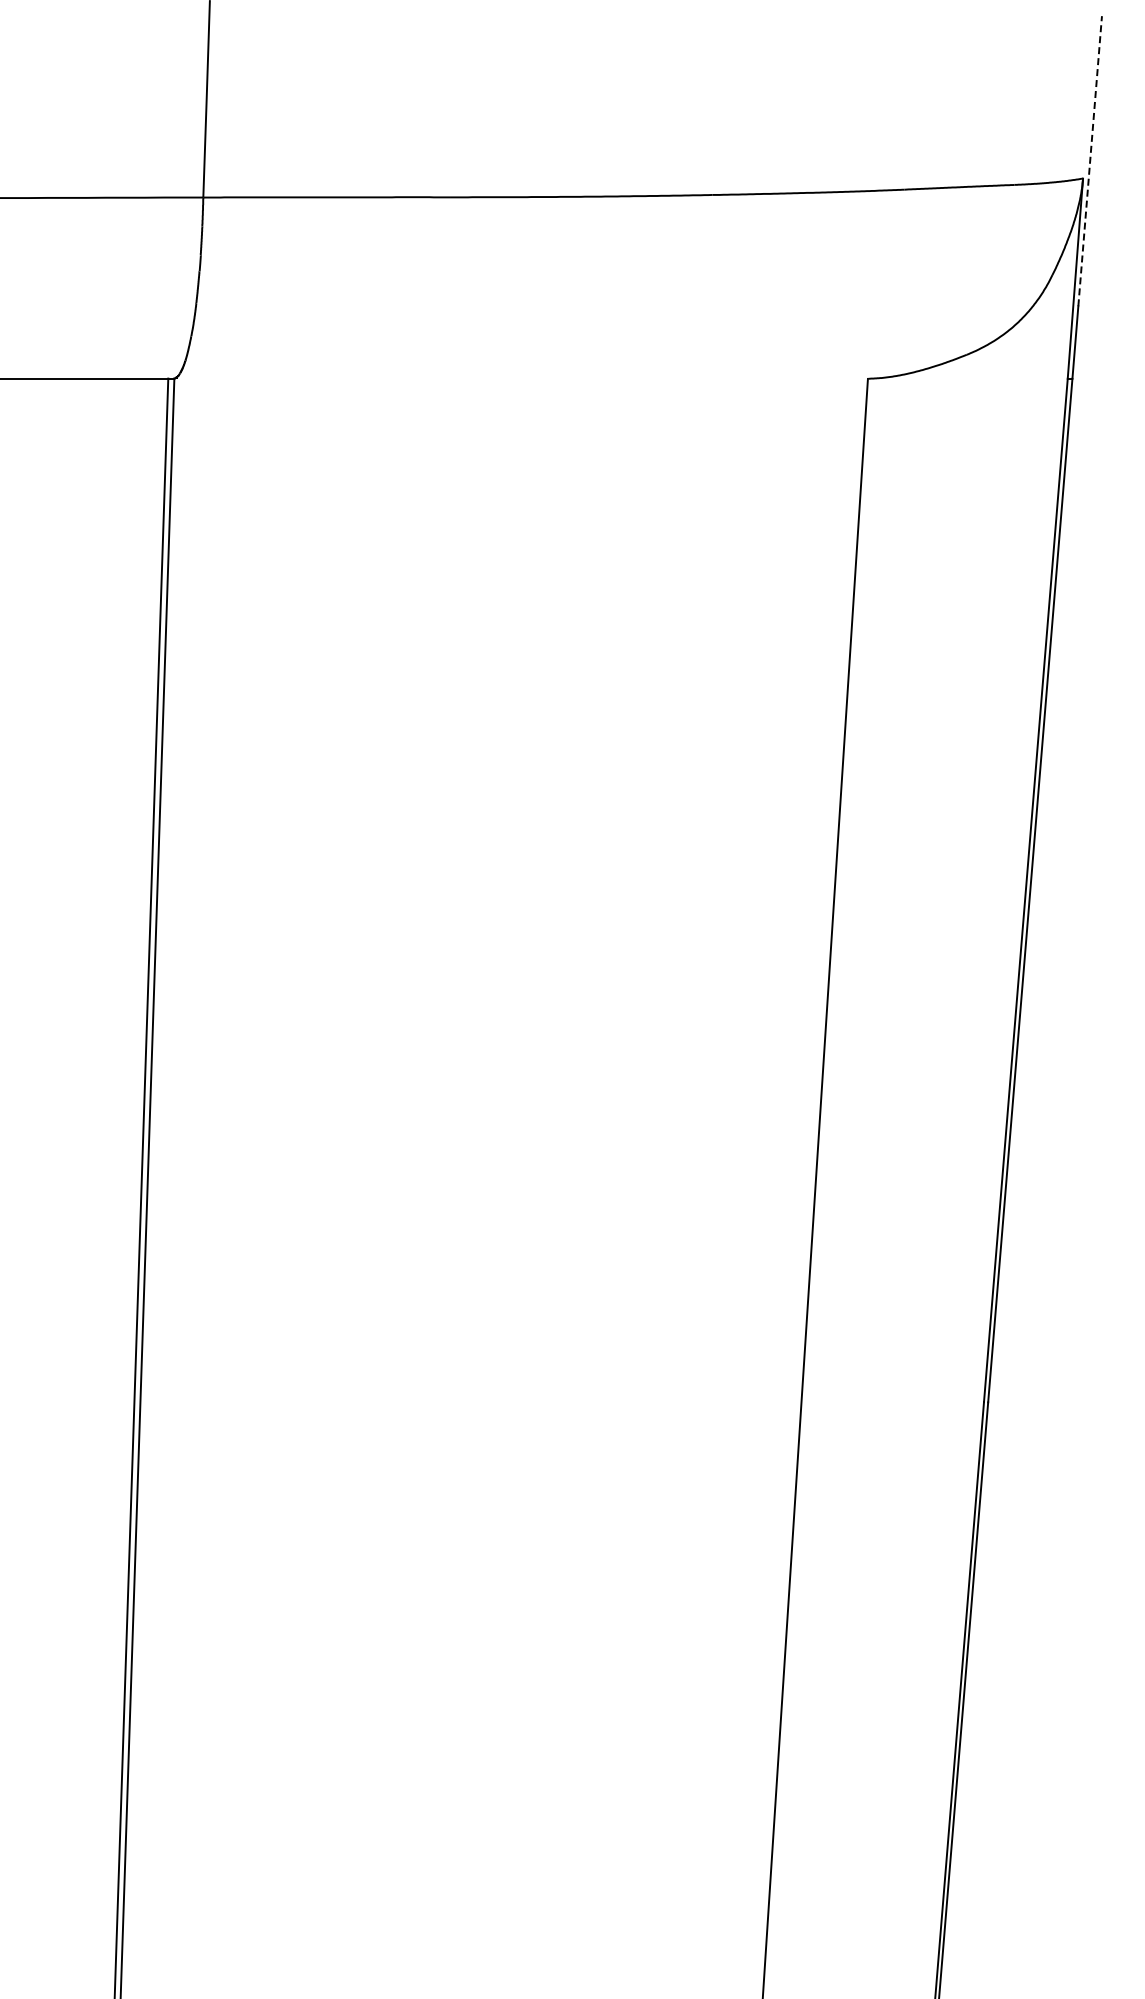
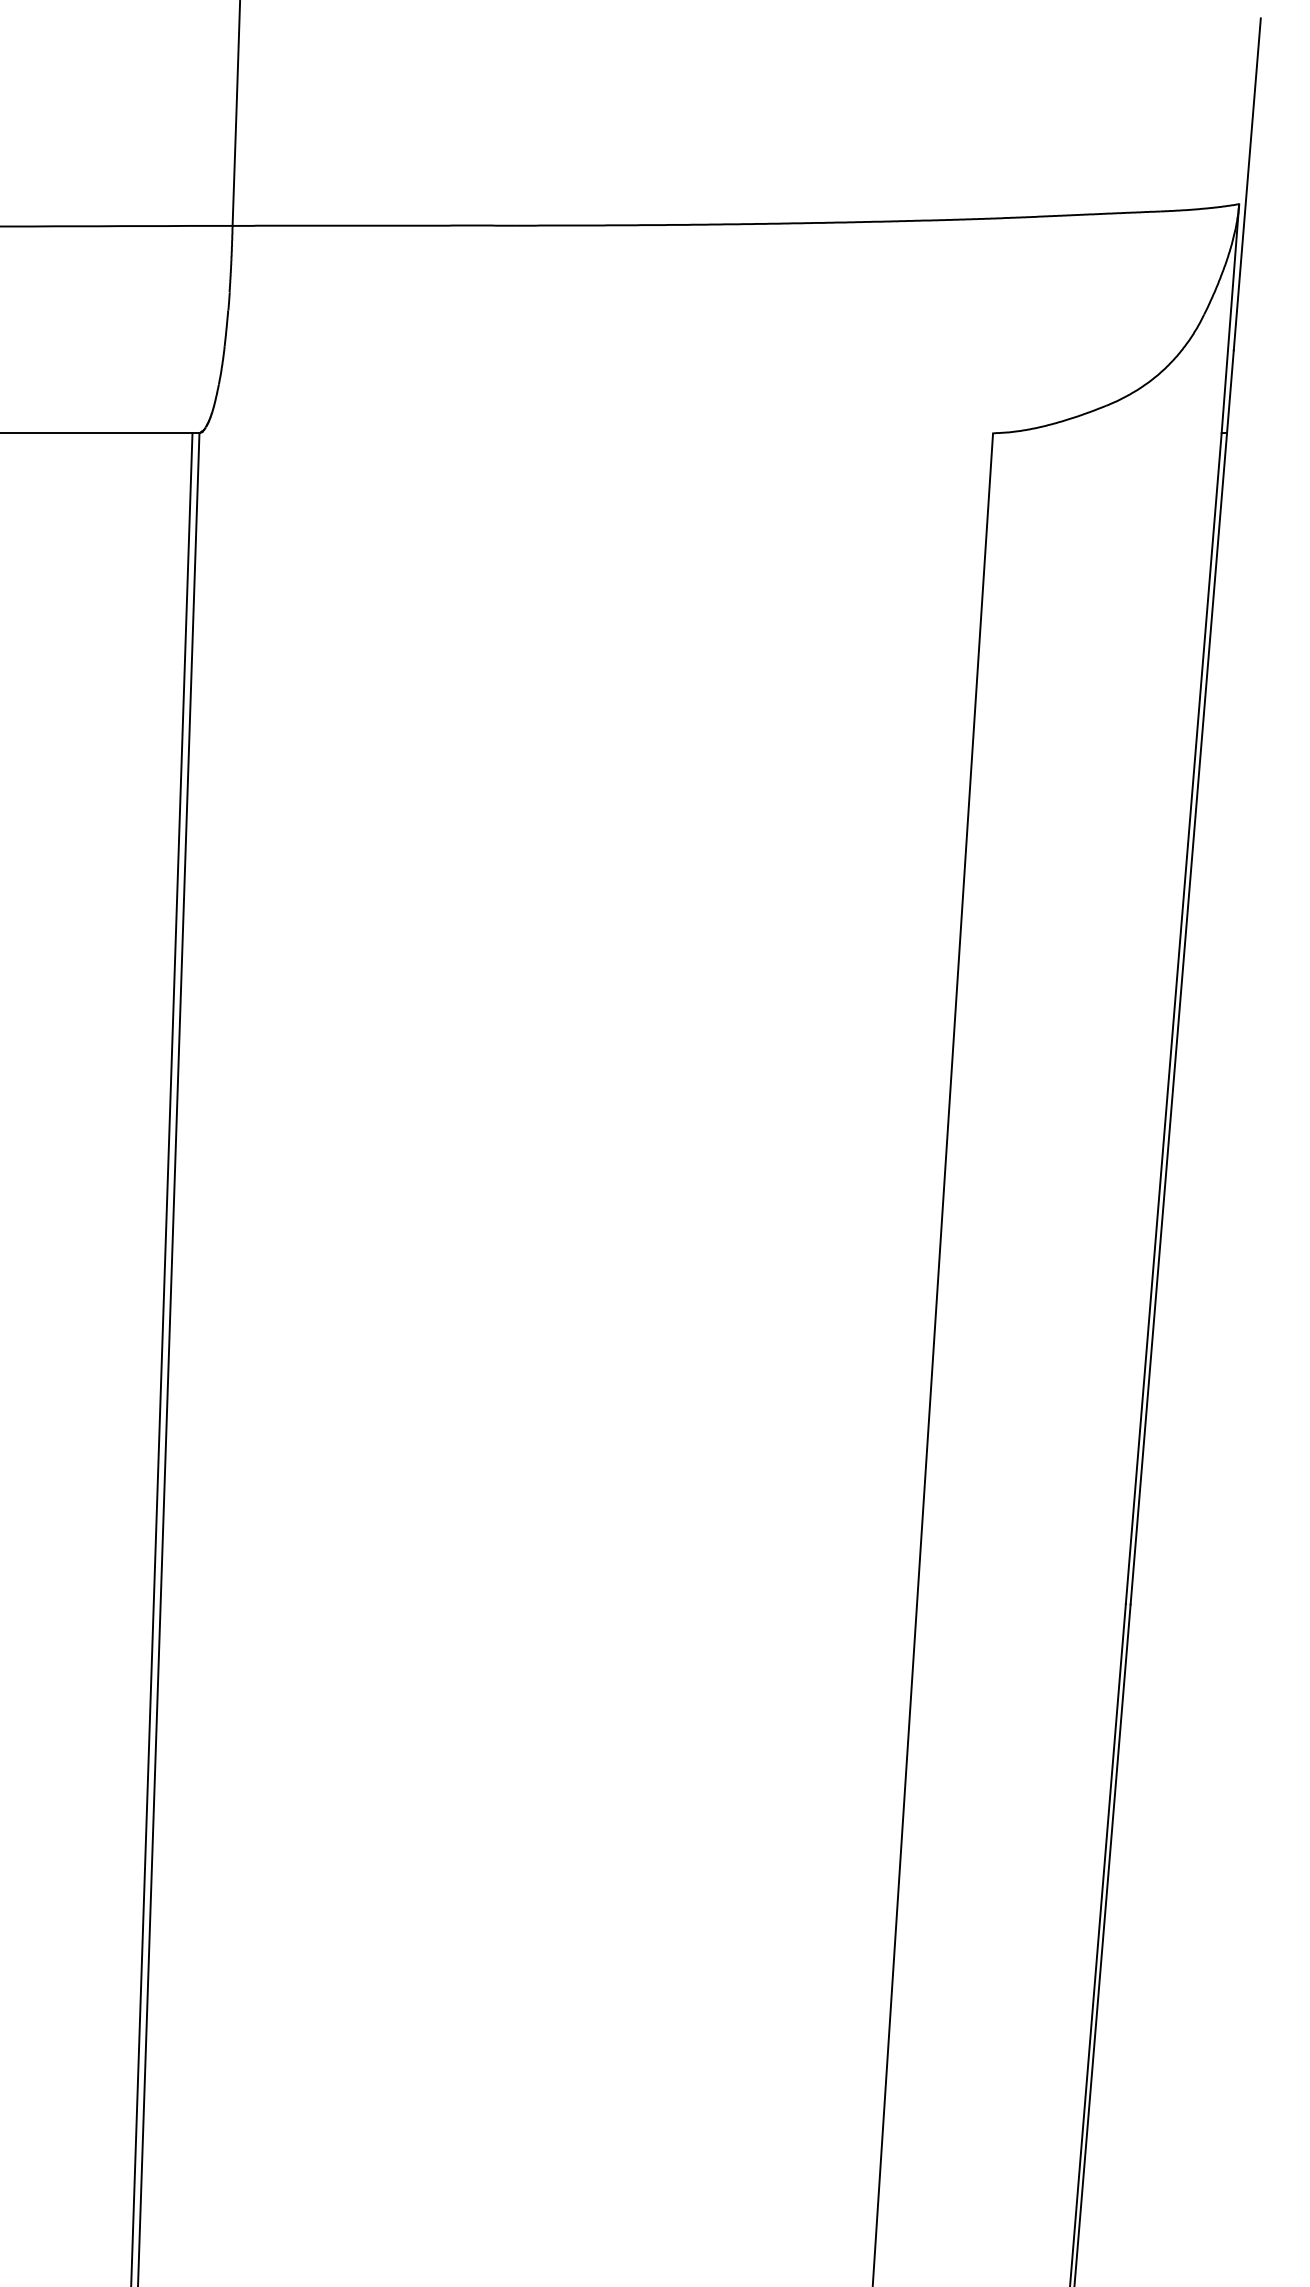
line: (1090, 161) -> (1247, 184), dashed -> solid

